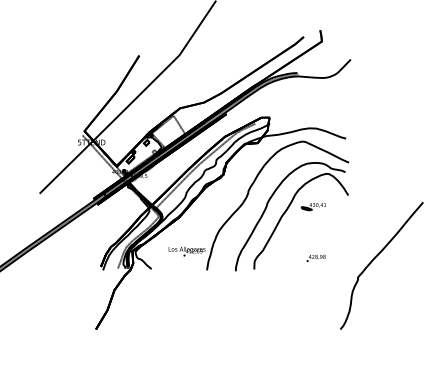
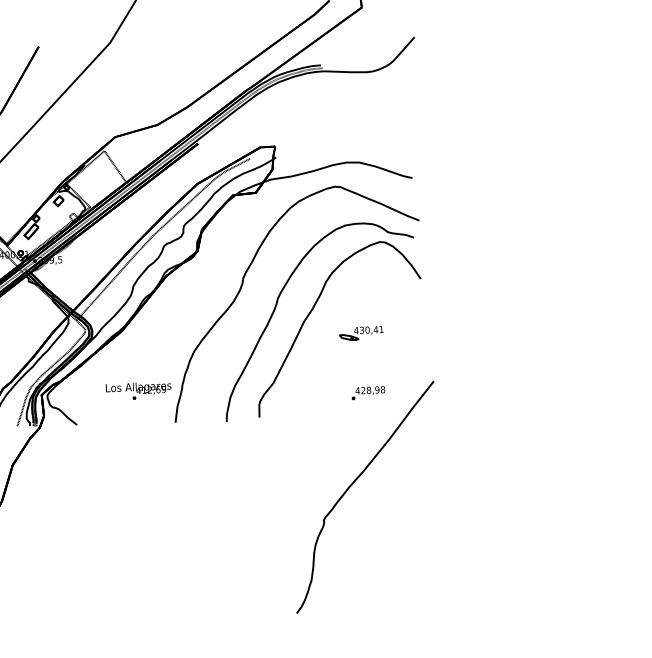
part: (312, 207) -> (359, 334), moved
part: (375, 258) -> (353, 484), moved

